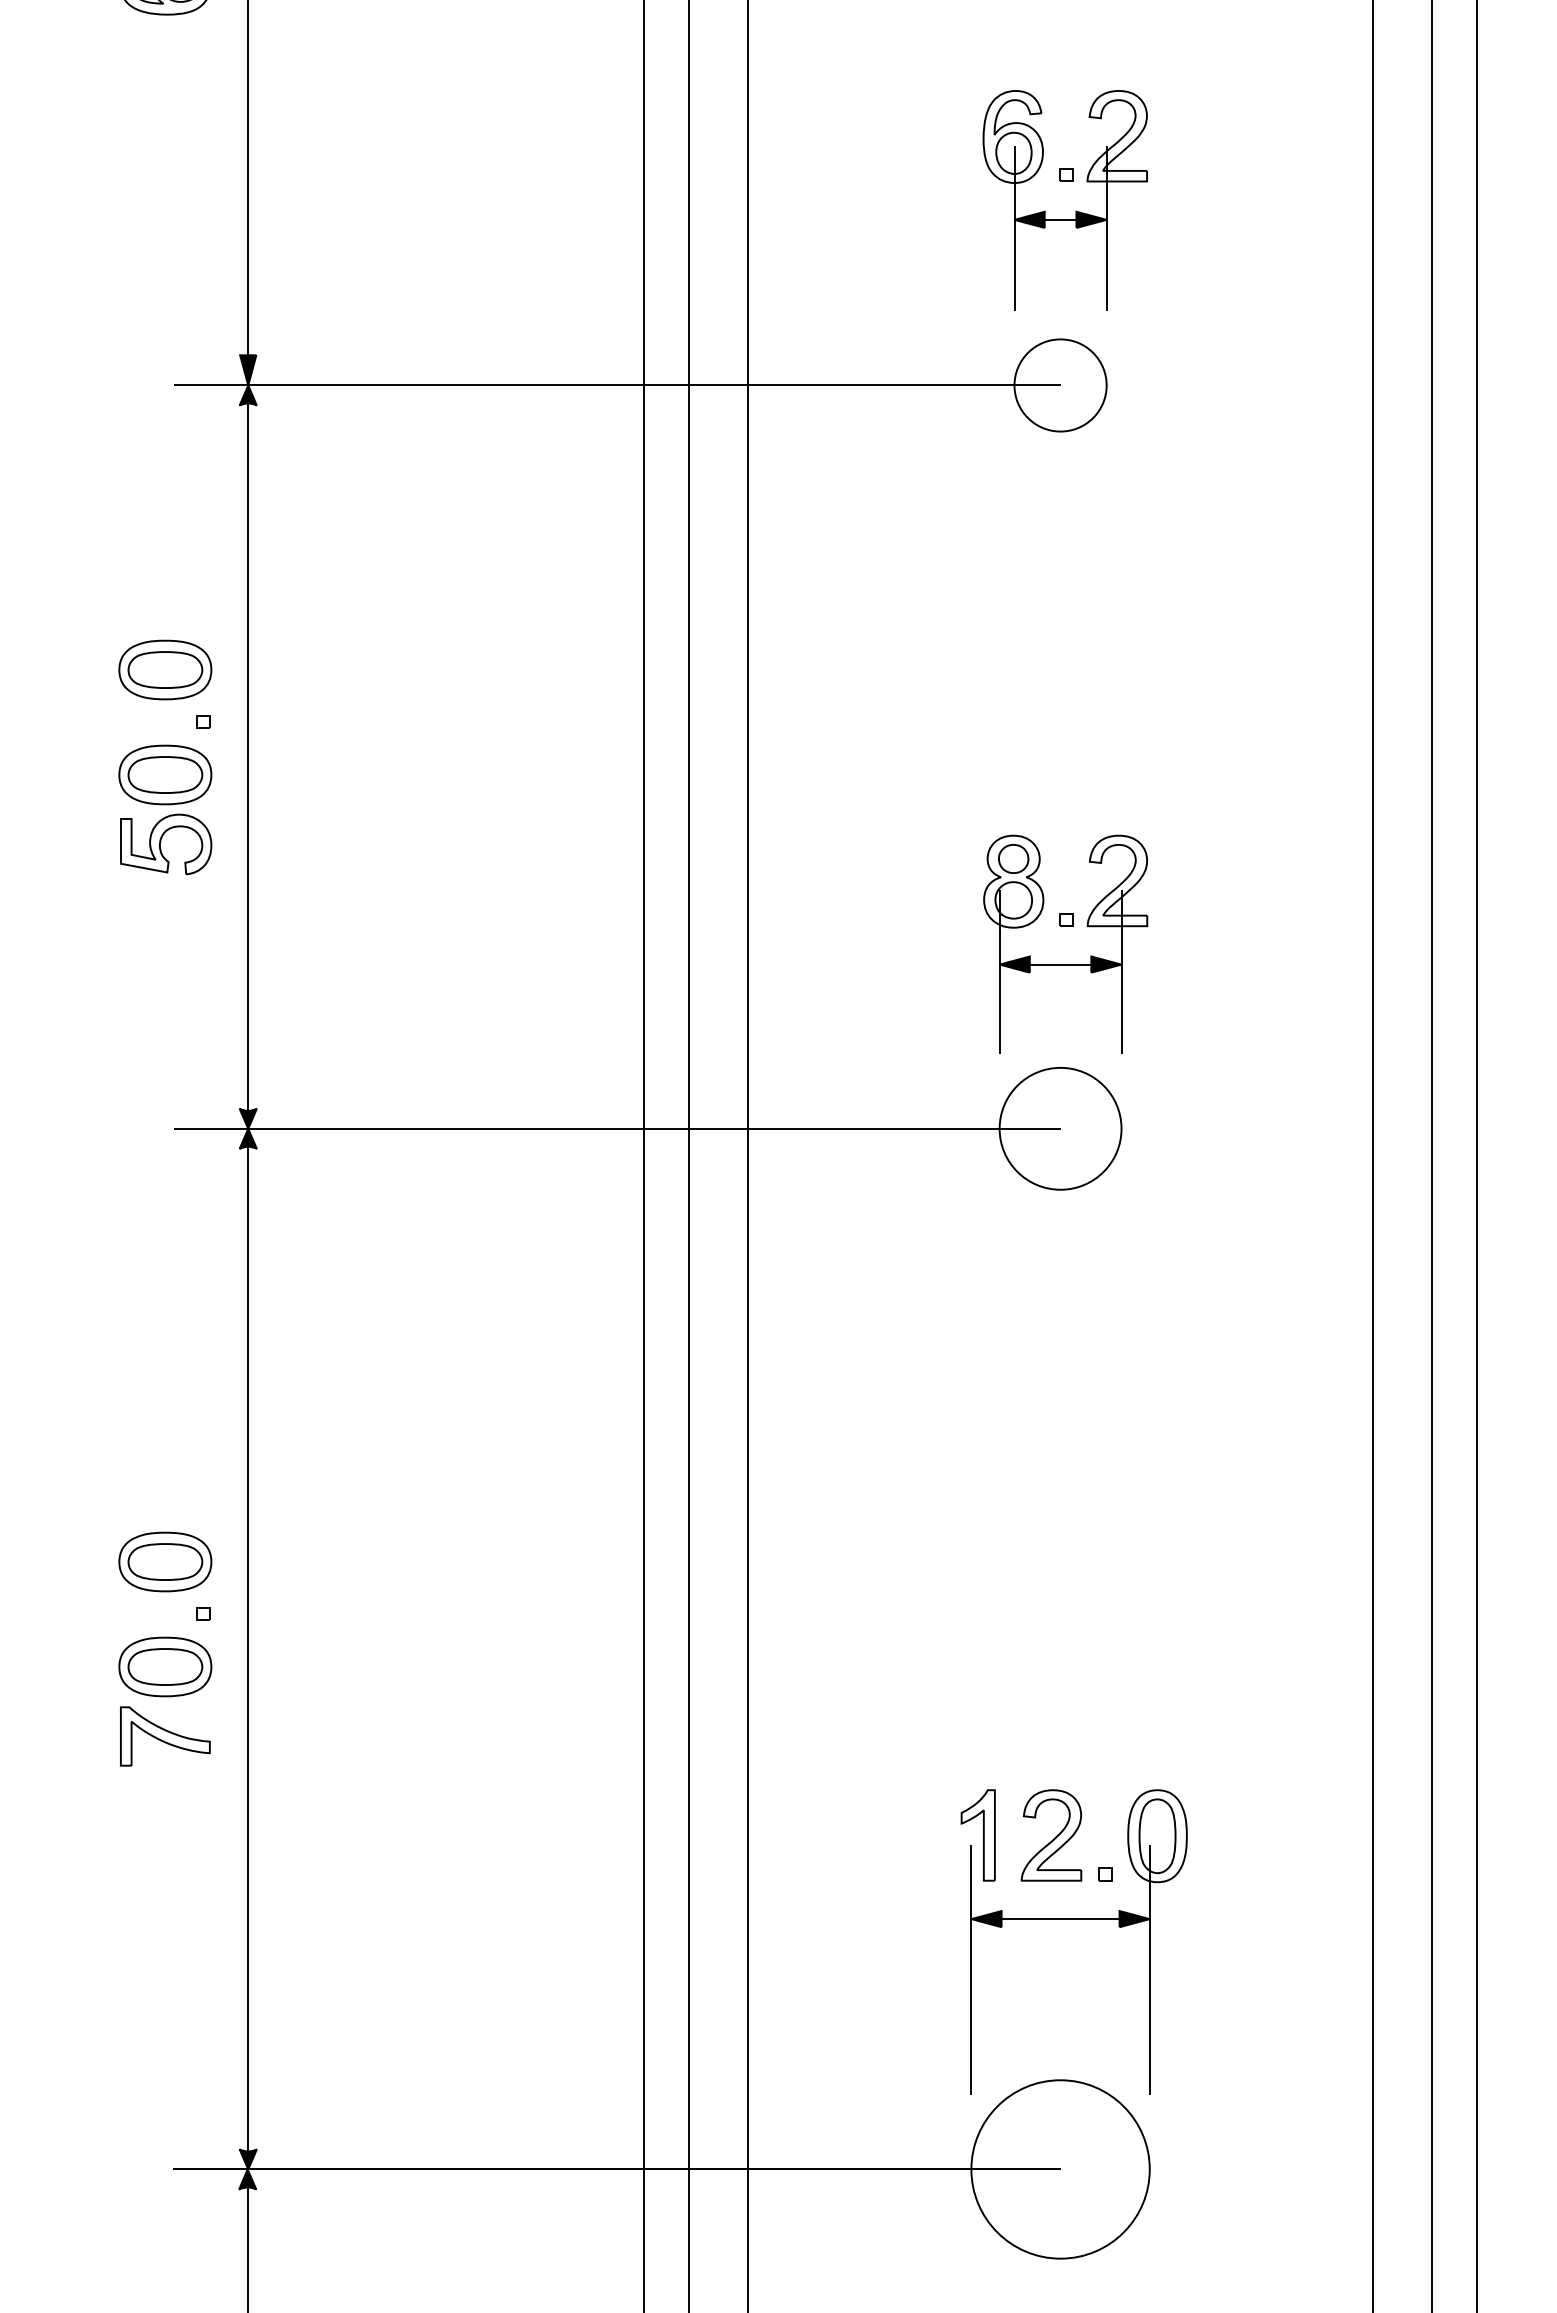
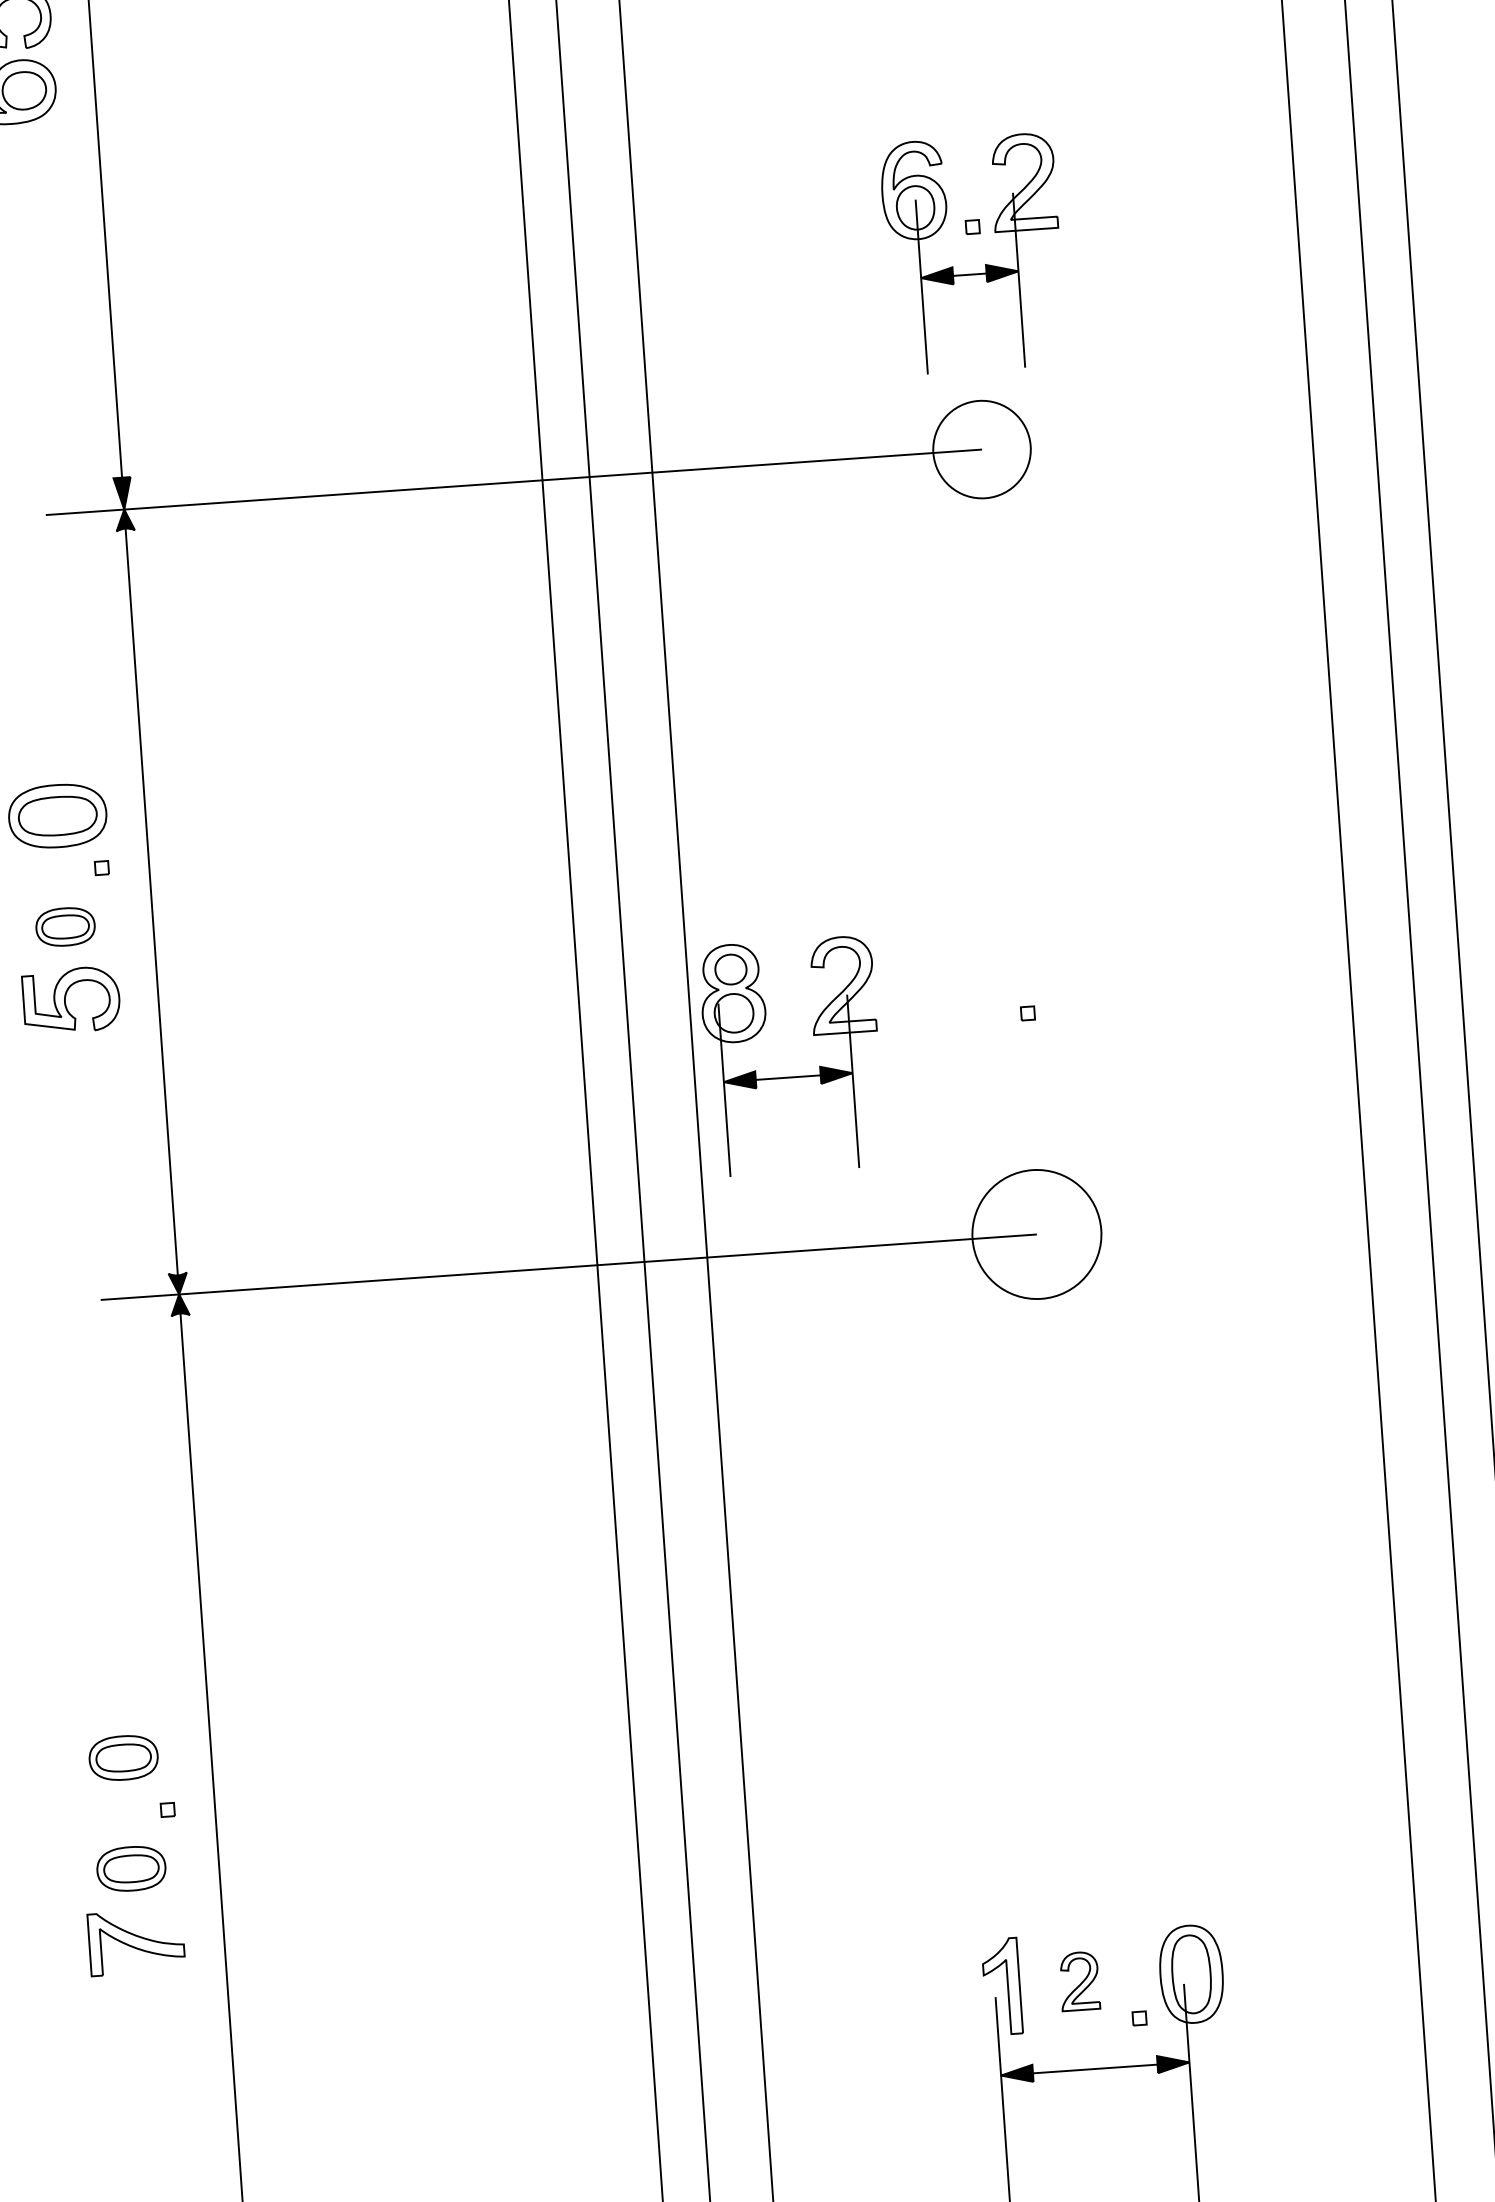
part: (165, 774) -> (65, 926), size x0.6
part: (1065, 964) -> (793, 1077), moved
part: (165, 1561) -> (123, 1757), size x0.7
part: (165, 1666) -> (131, 1868), size x0.7
part: (1051, 1835) -> (1079, 1981), size x0.6

